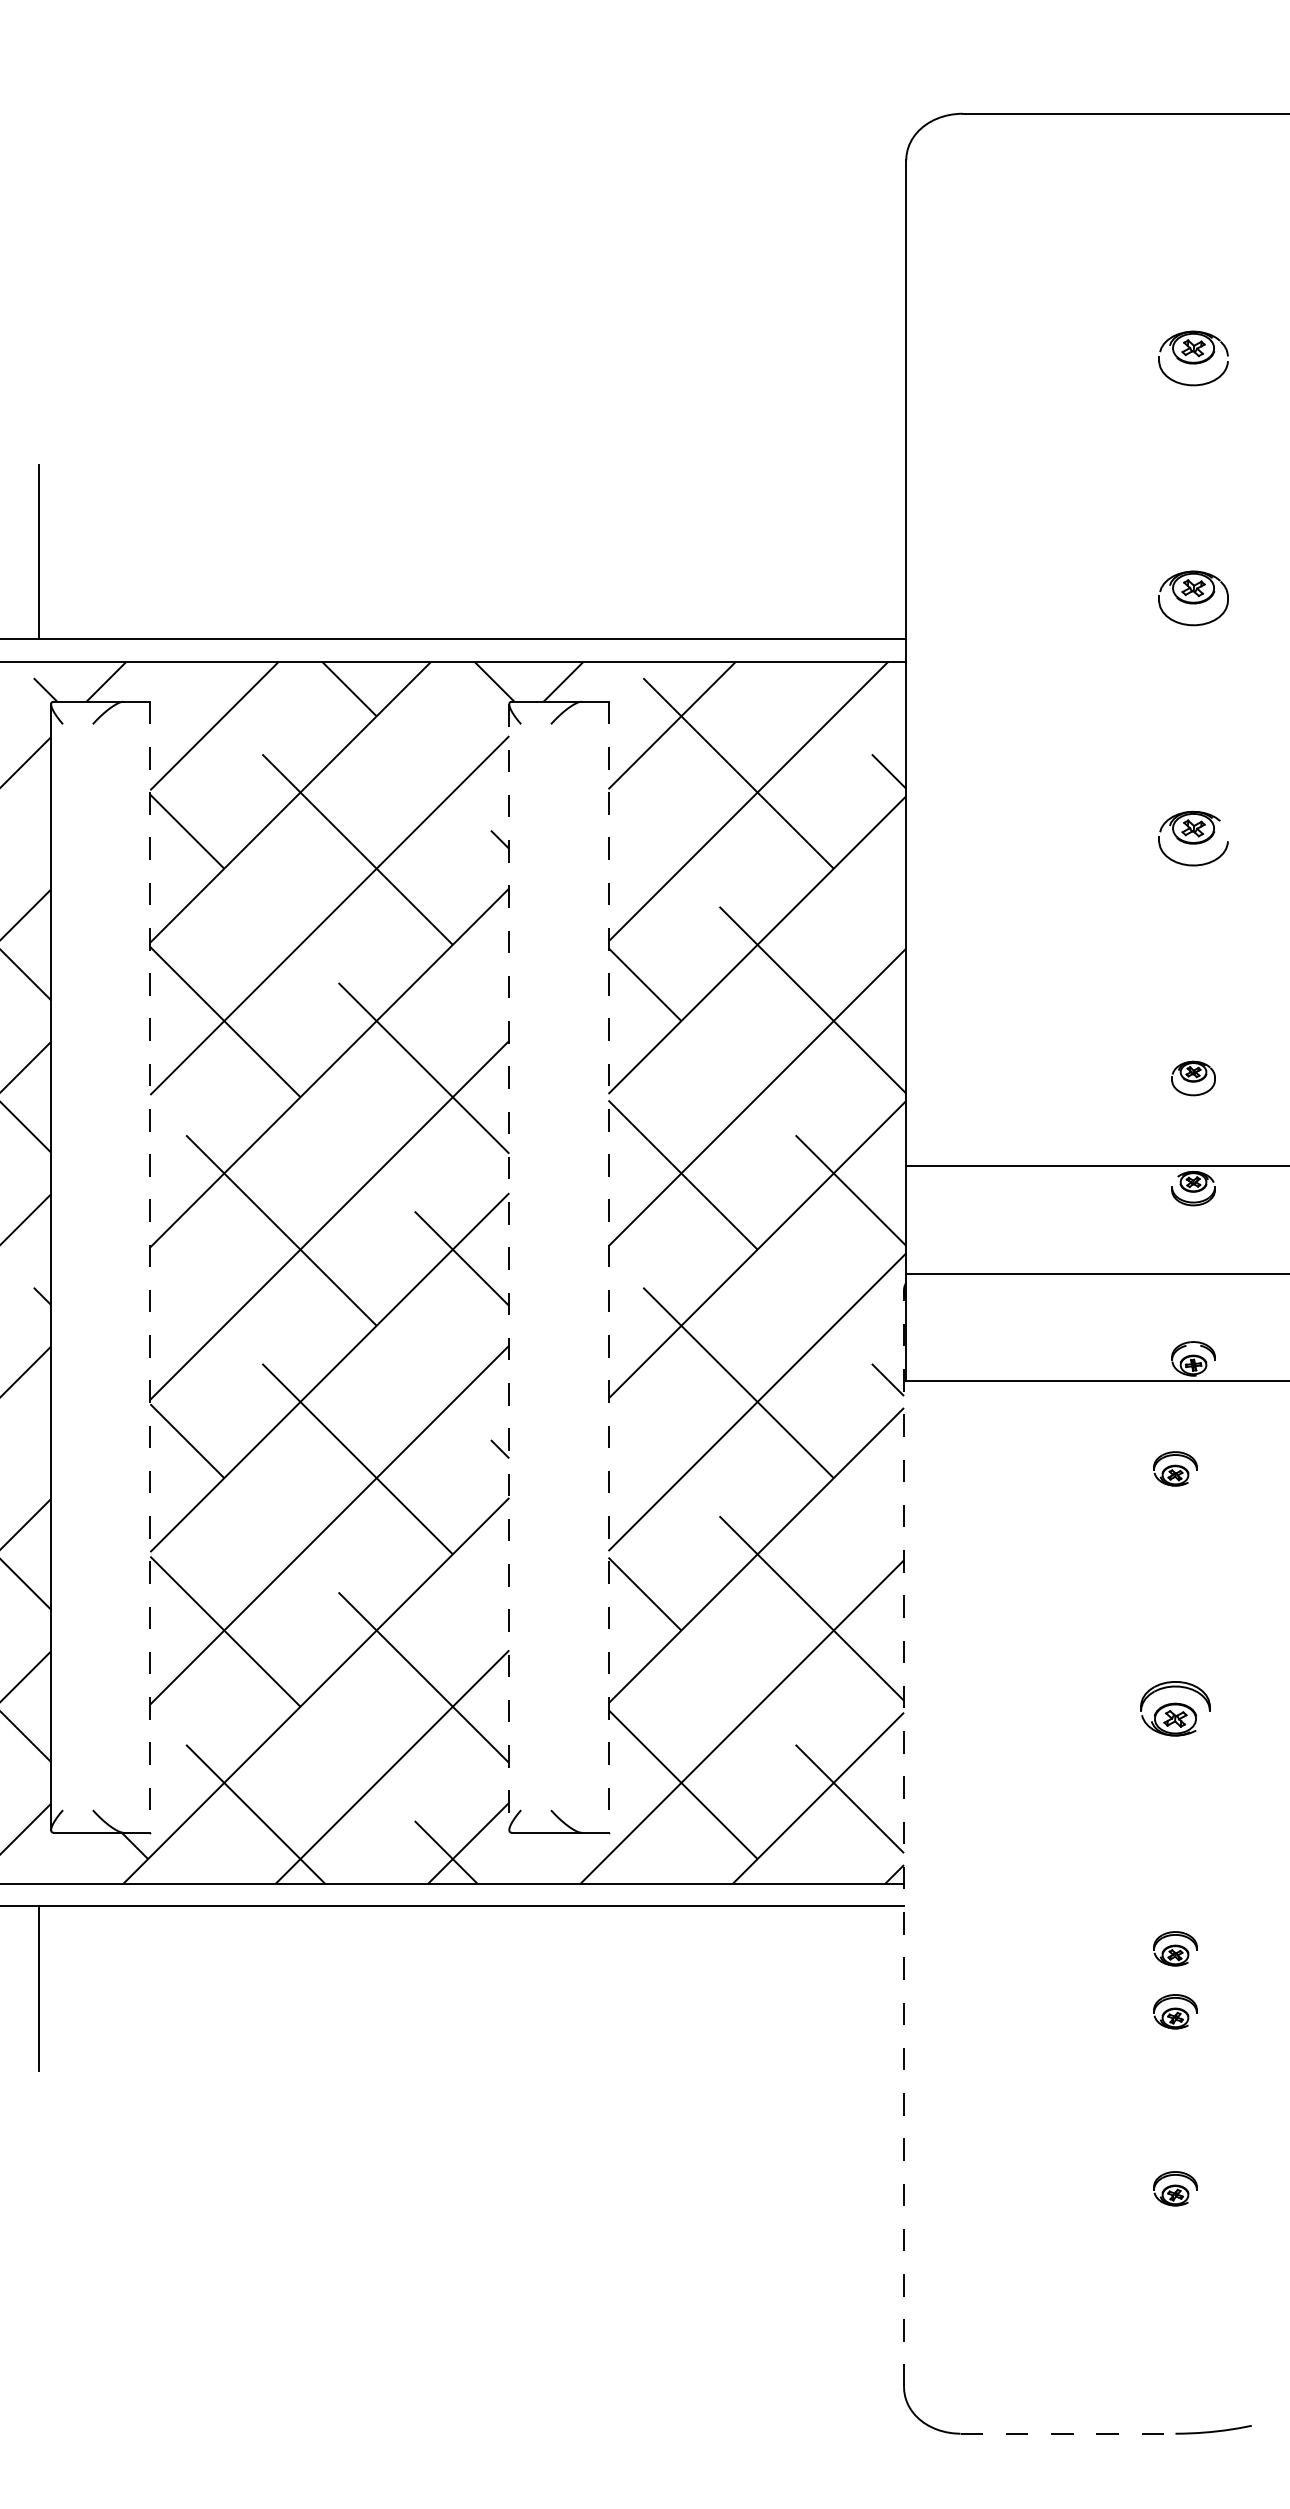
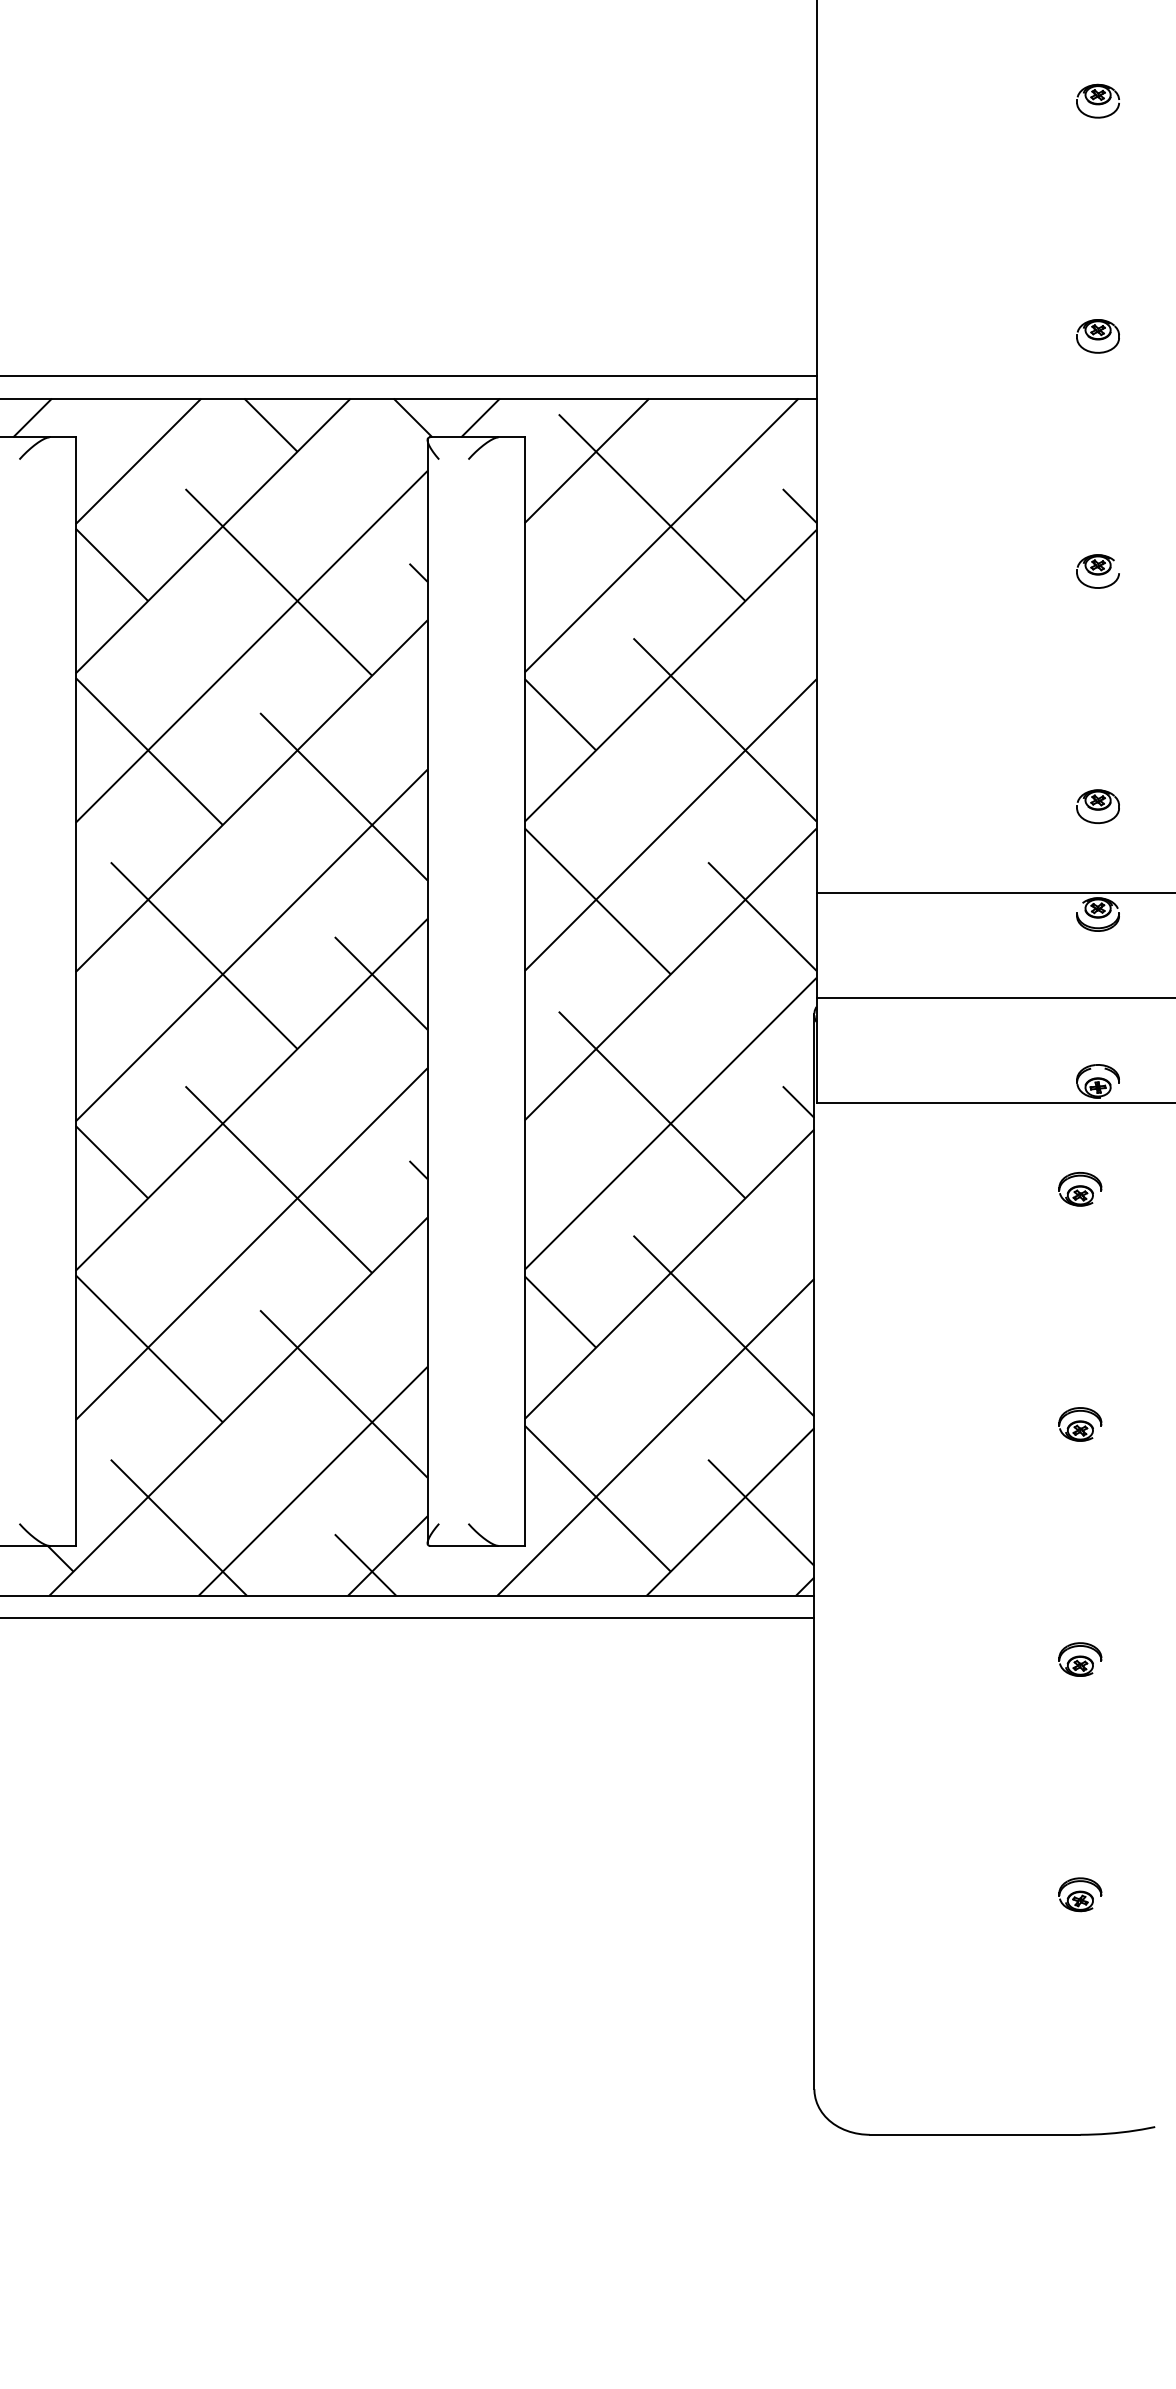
part: (1193, 358) -> (1098, 101), size x0.62
part: (1193, 598) -> (1098, 336), size x0.62
part: (1193, 838) -> (1098, 571), size x0.62
line: (150, 1267) -> (75, 991), dashed -> solid
line: (509, 1267) -> (427, 991), dashed -> solid
line: (608, 1267) -> (524, 991), dashed -> solid
part: (1175, 1708) -> (1080, 1424), size x0.62
line: (904, 1839) -> (814, 1552), dashed -> solid
part: (1175, 2011) -> (1080, 1721), removed
line: (1068, 2433) -> (975, 2134), dashed -> solid

